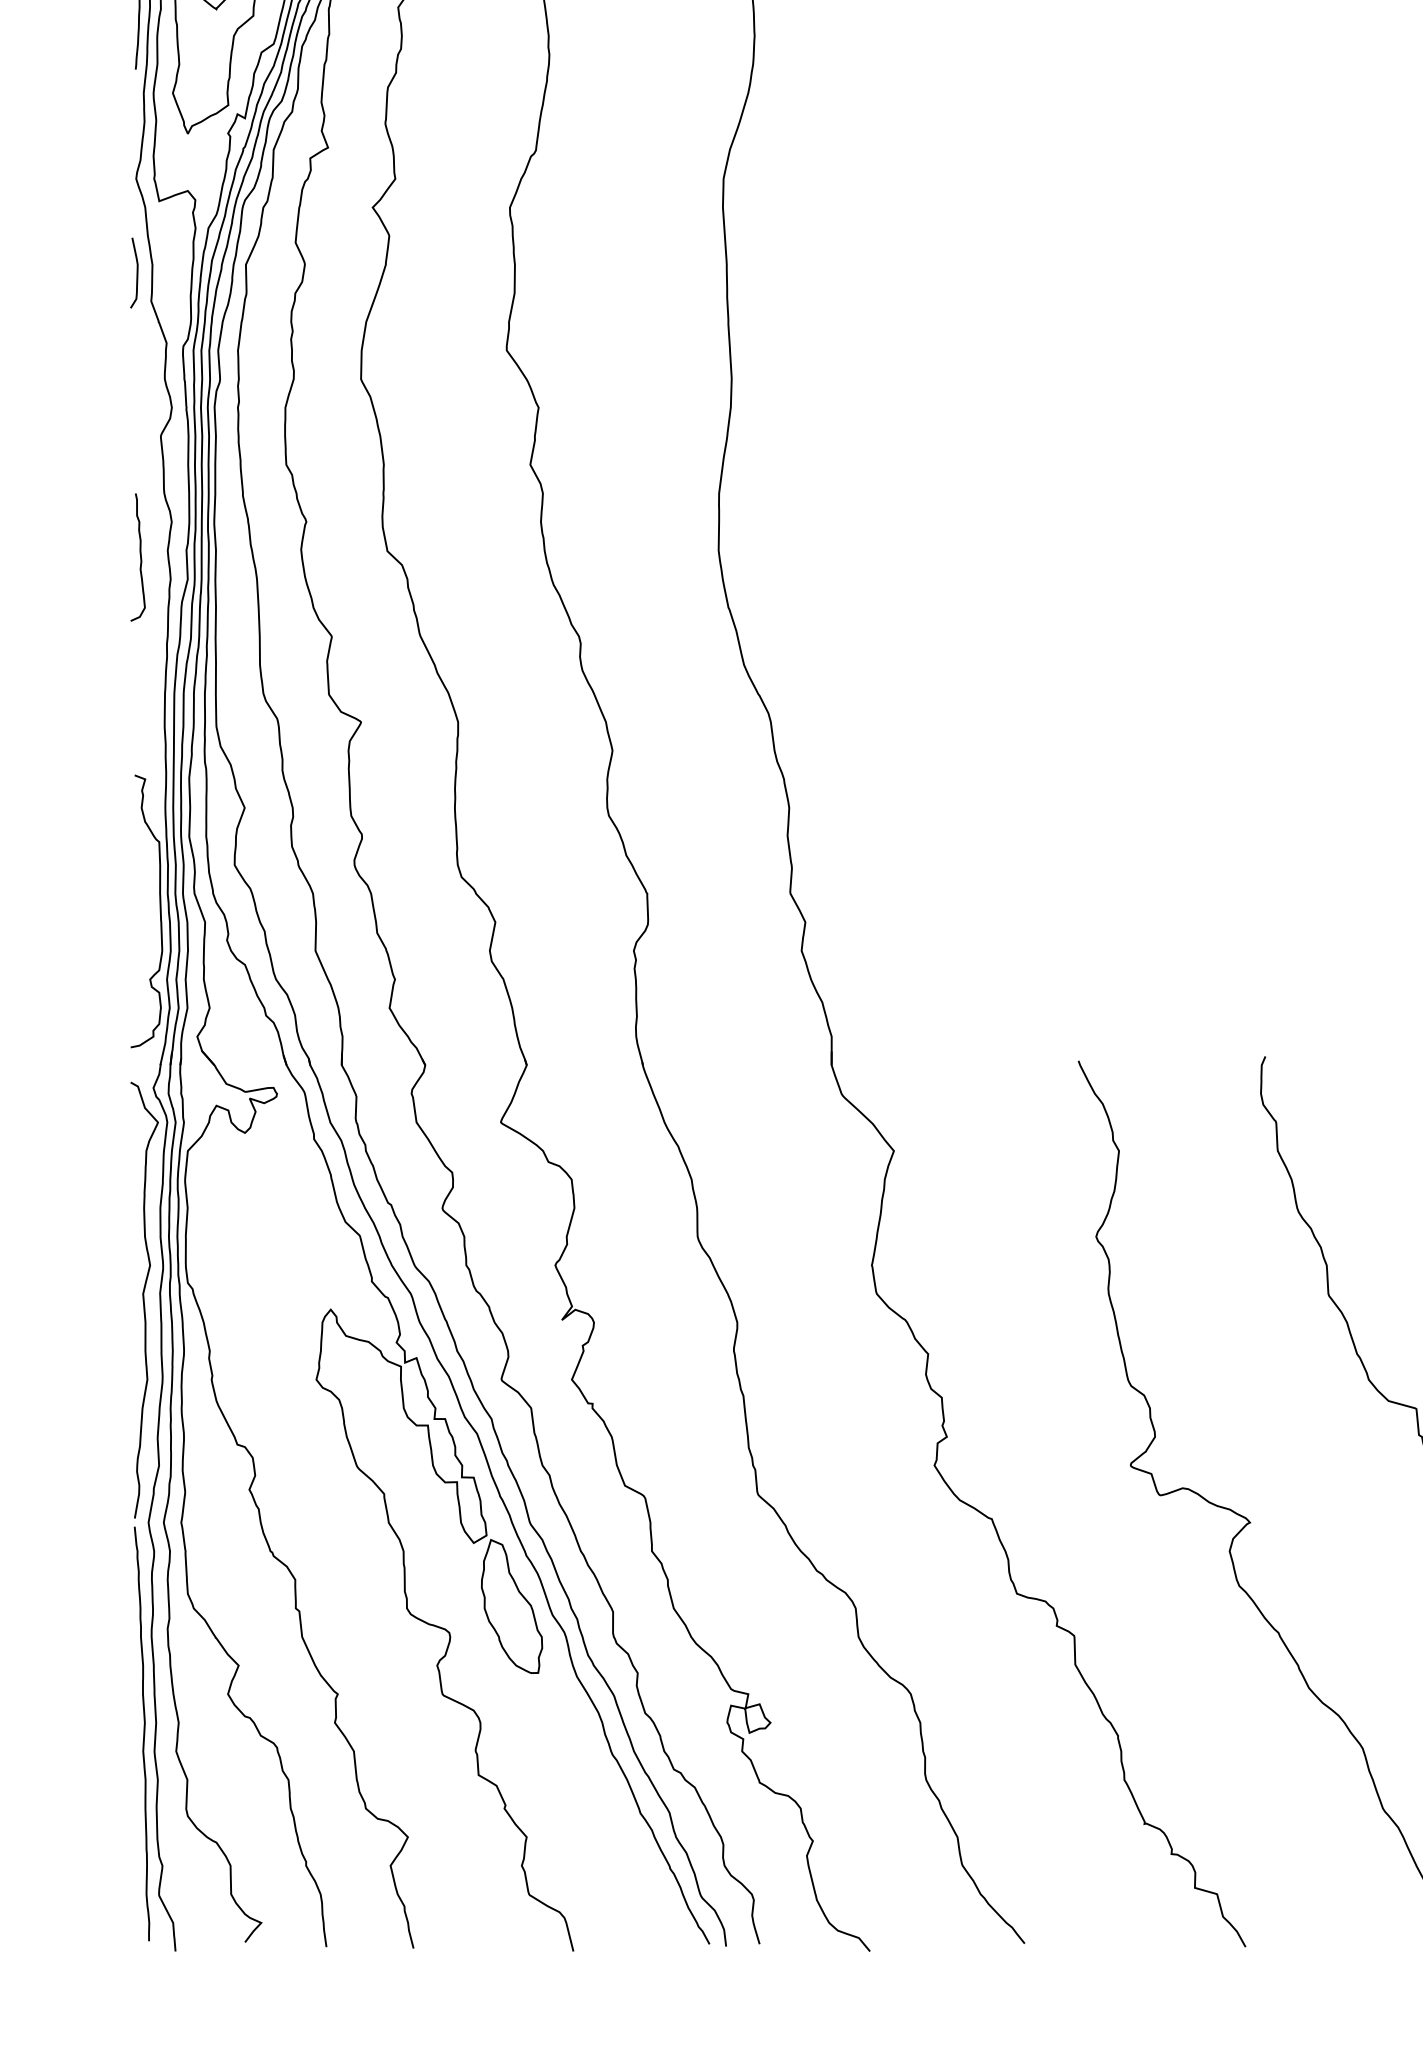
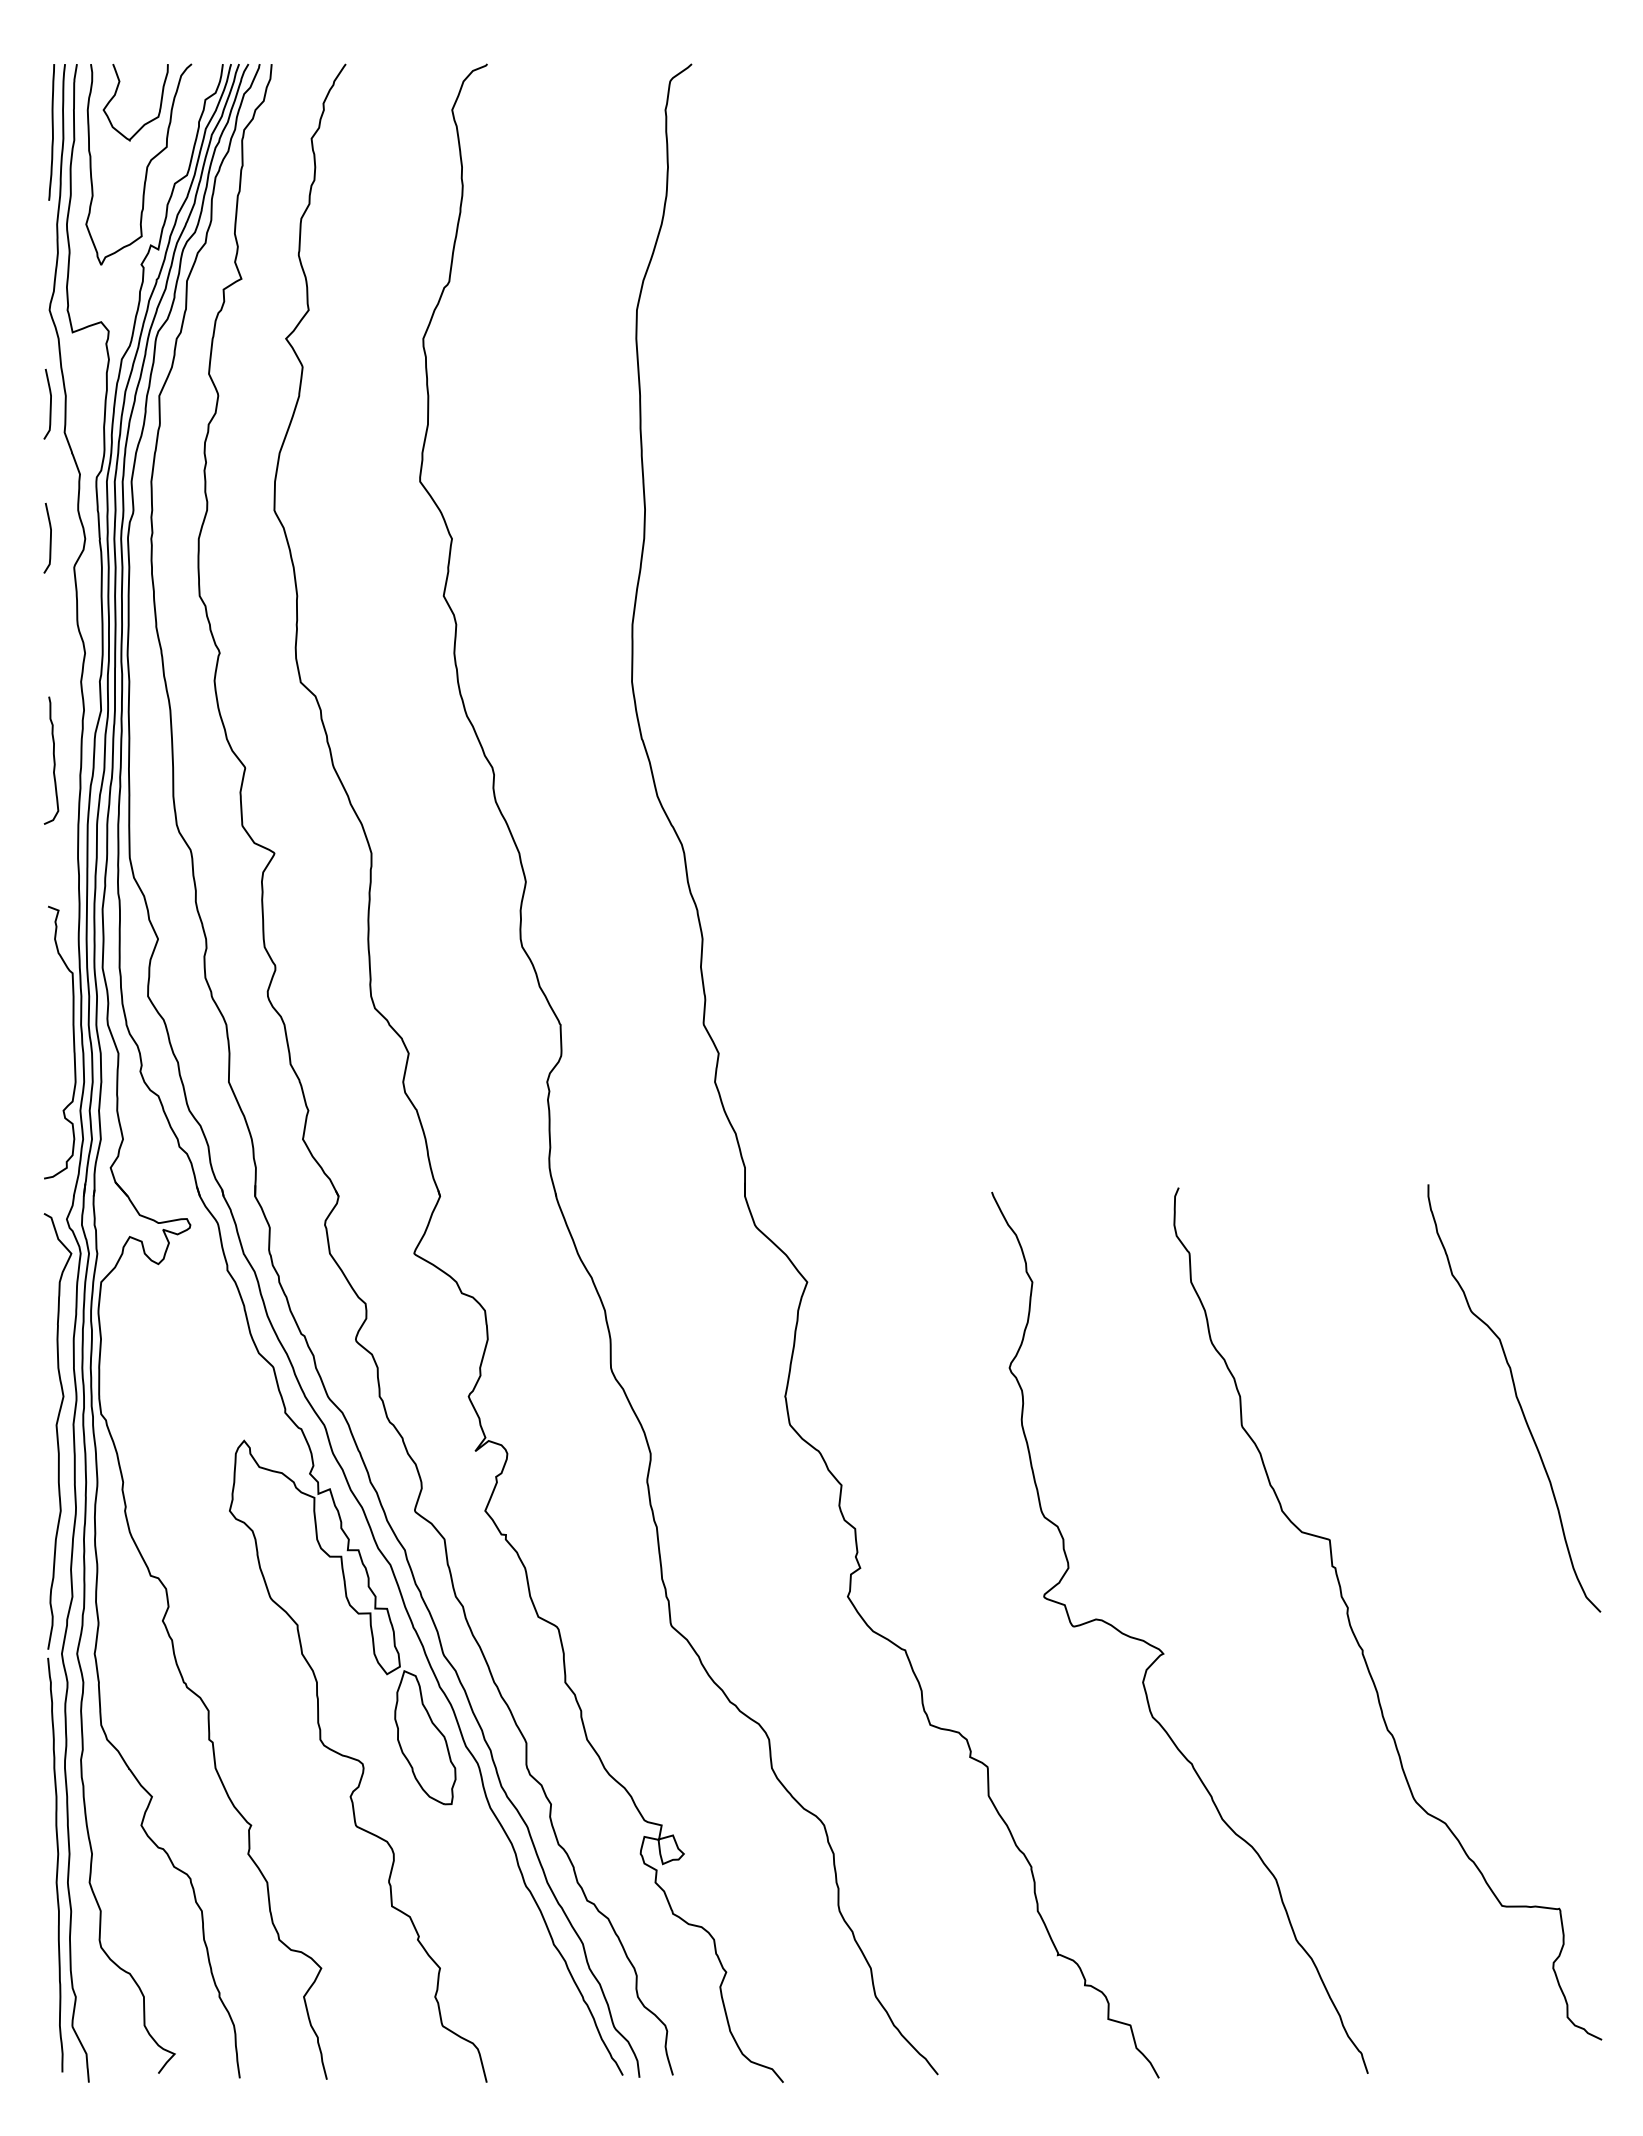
curve: (136, 408) -> (49, 539), added
curve: (140, 557) -> (53, 760), moved

